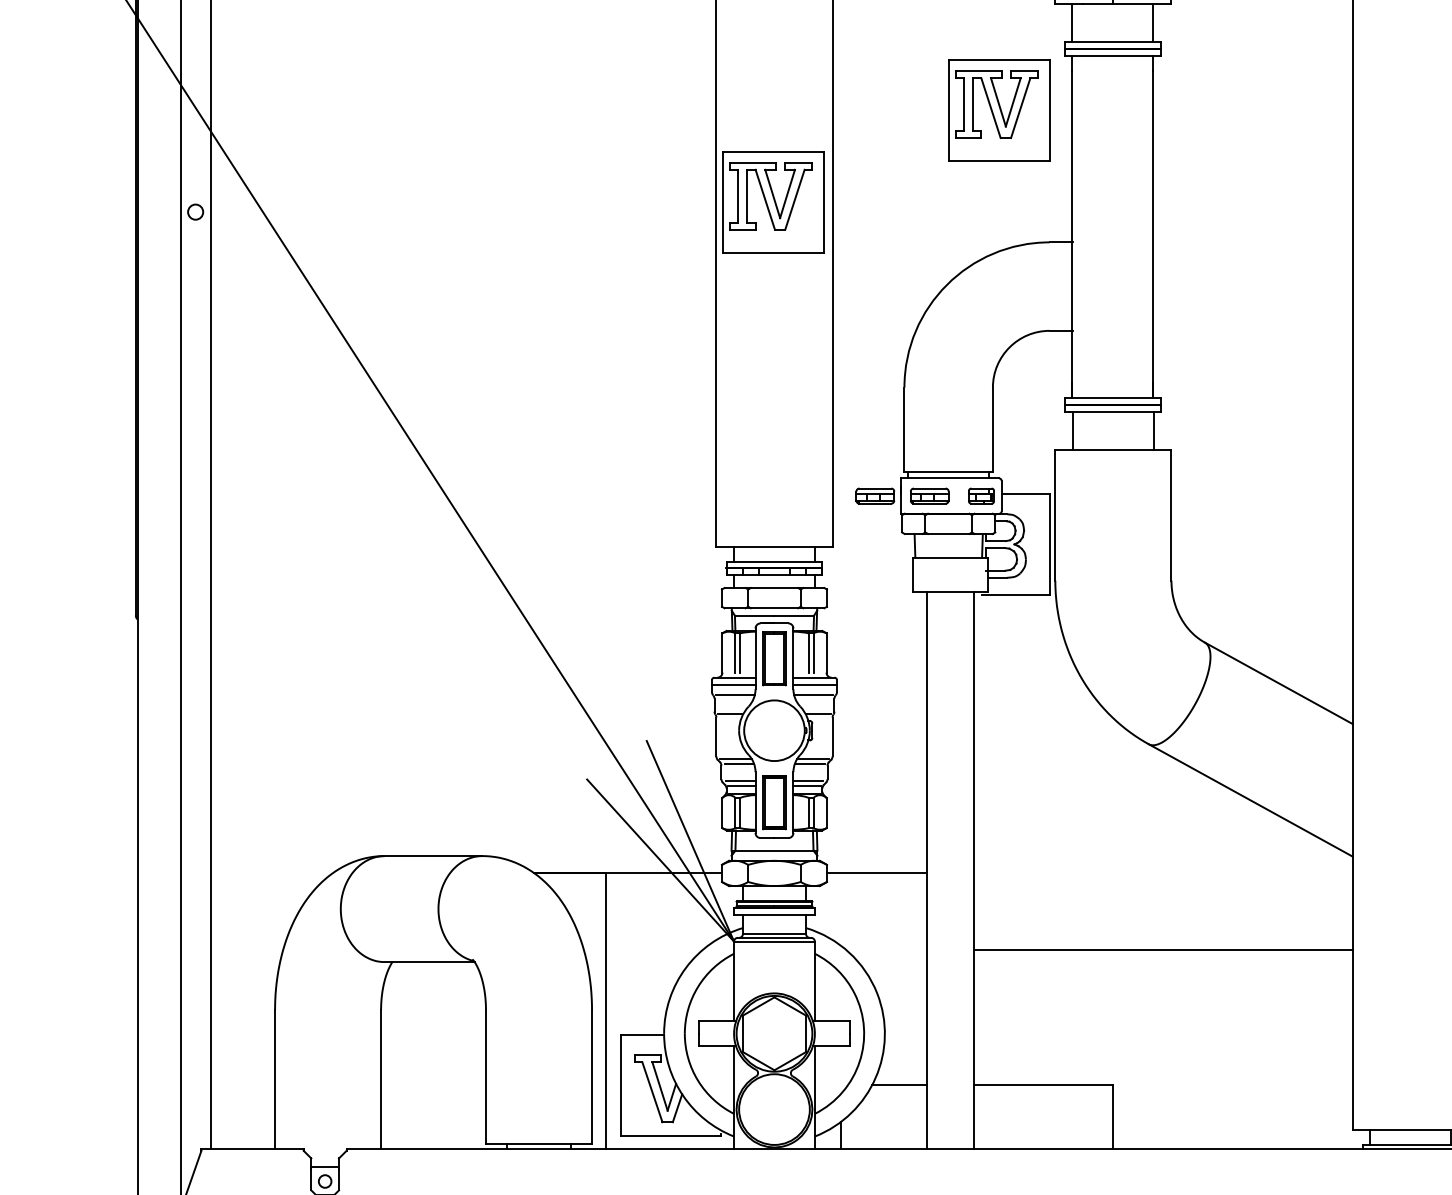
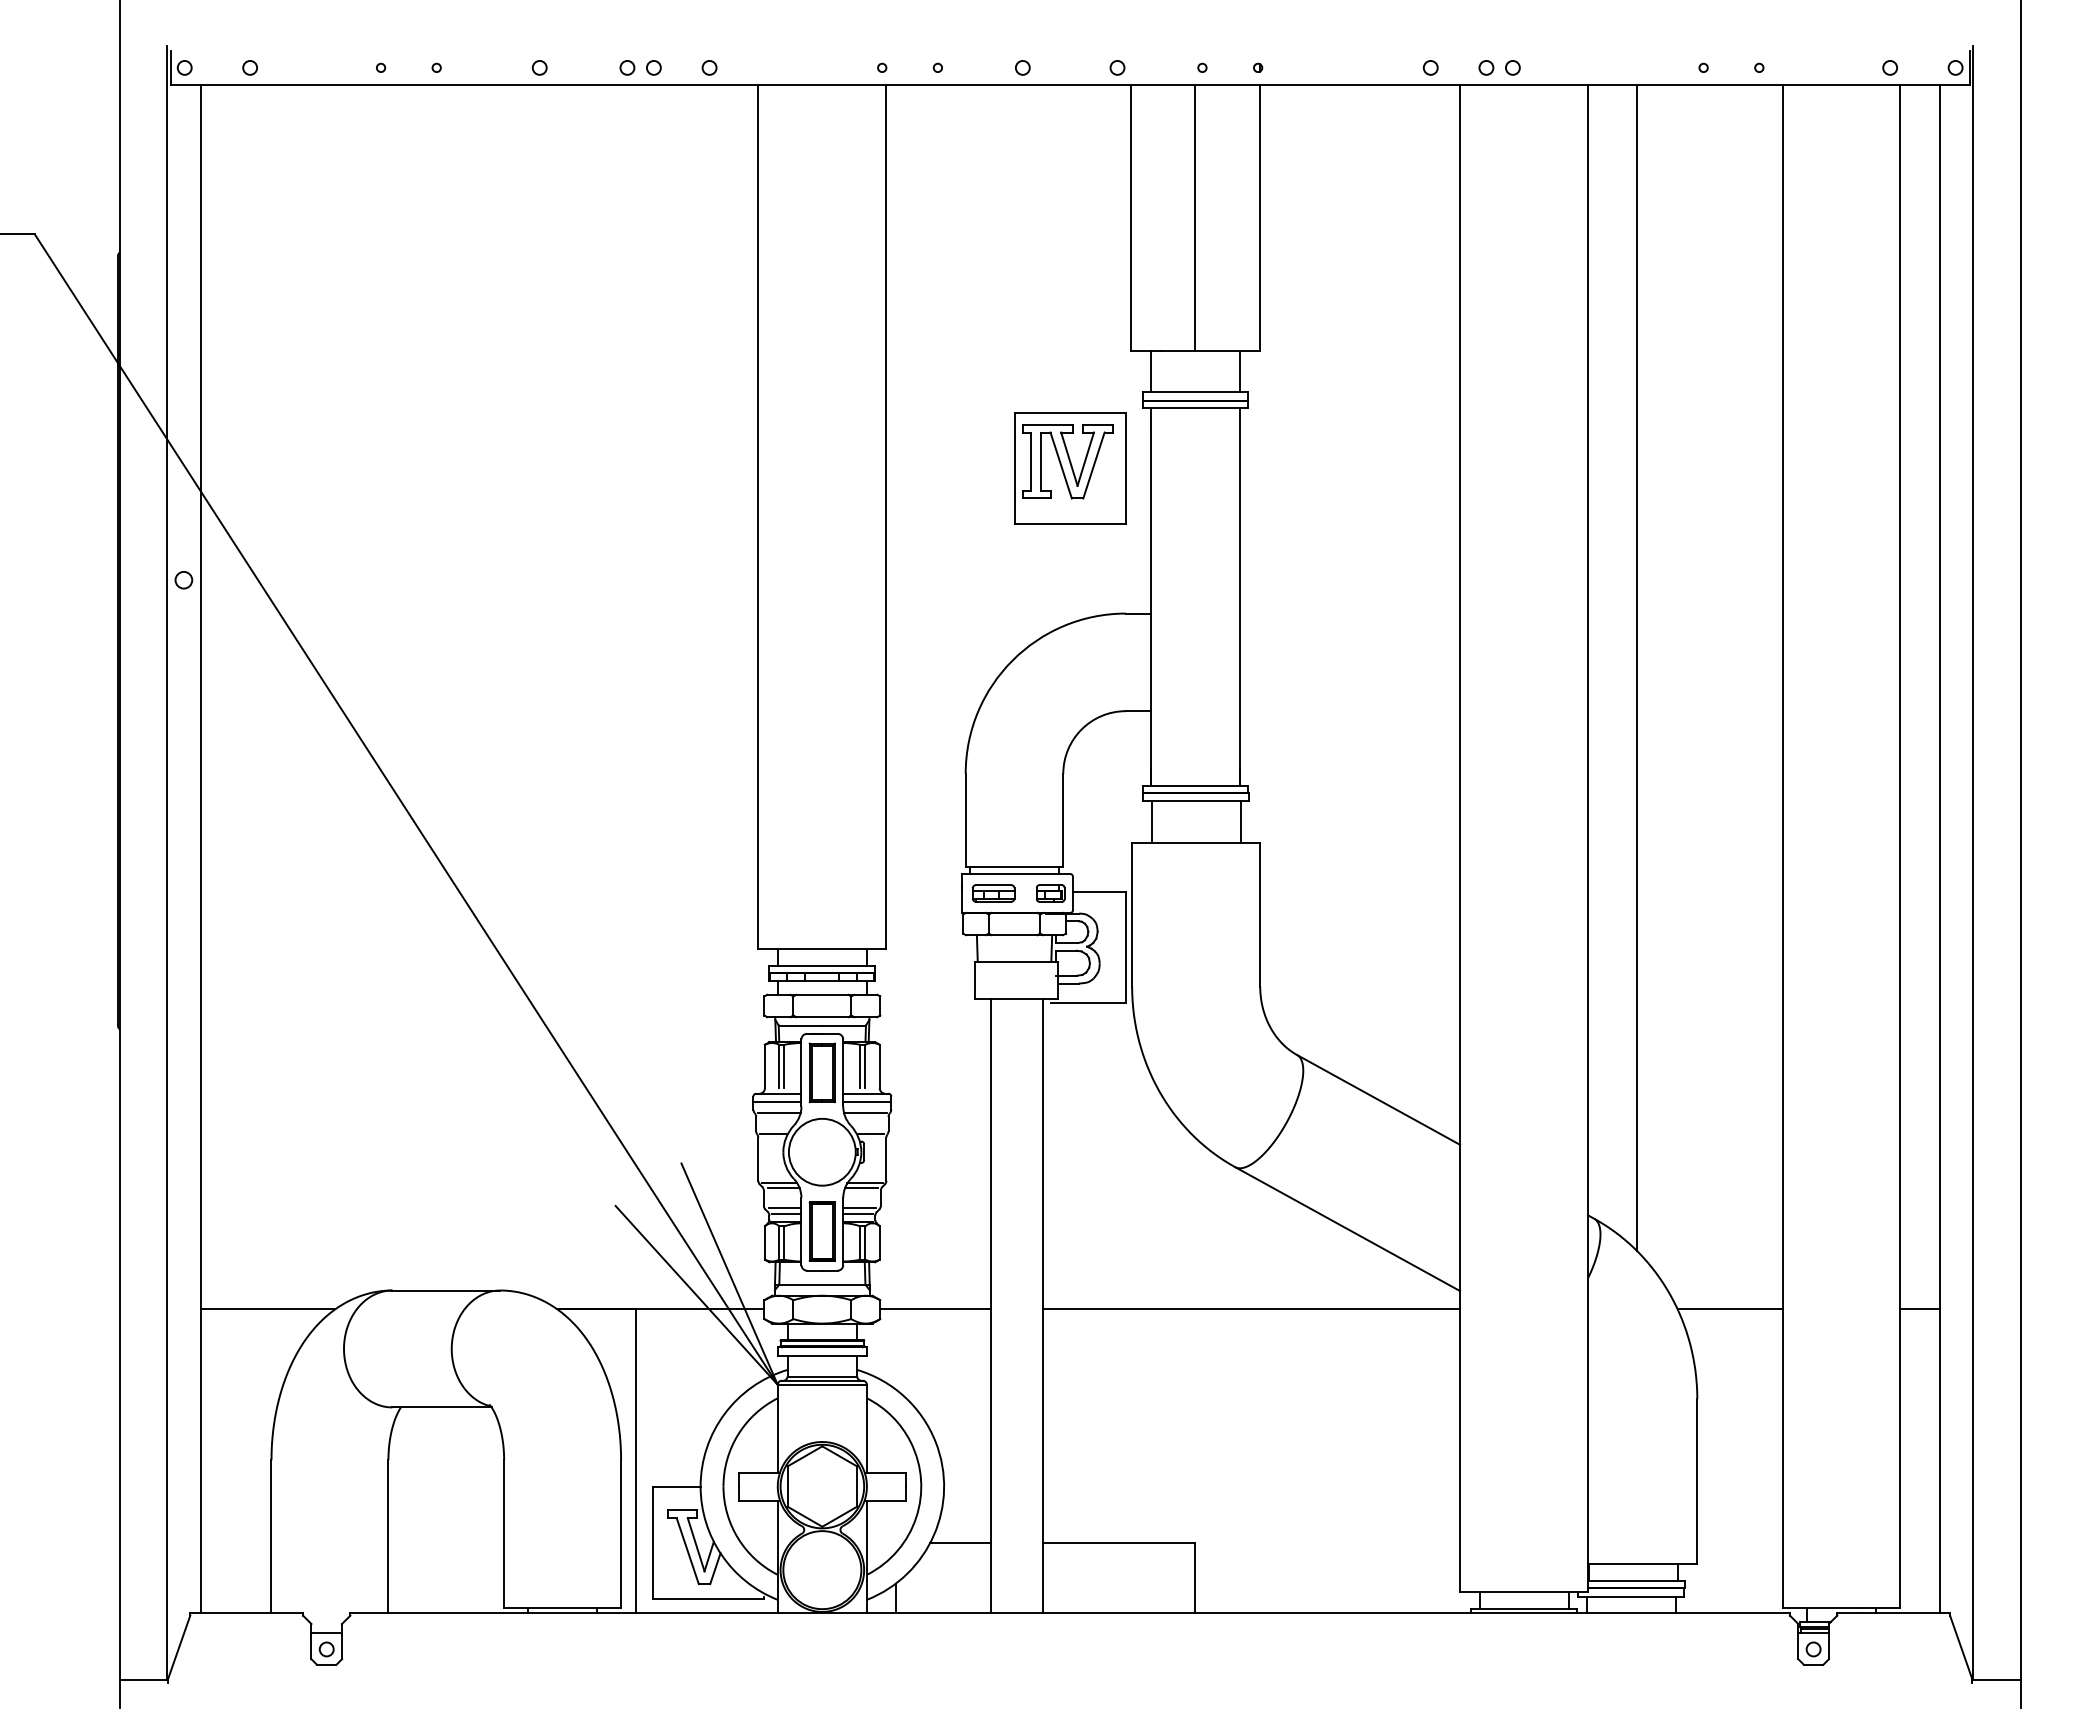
part: (773, 202) -> (821, 569), removed
part: (875, 496) -> (933, 893), removed
line: (271, 873) -> (267, 1309), added
line: (1163, 950) -> (1251, 1309), moved

